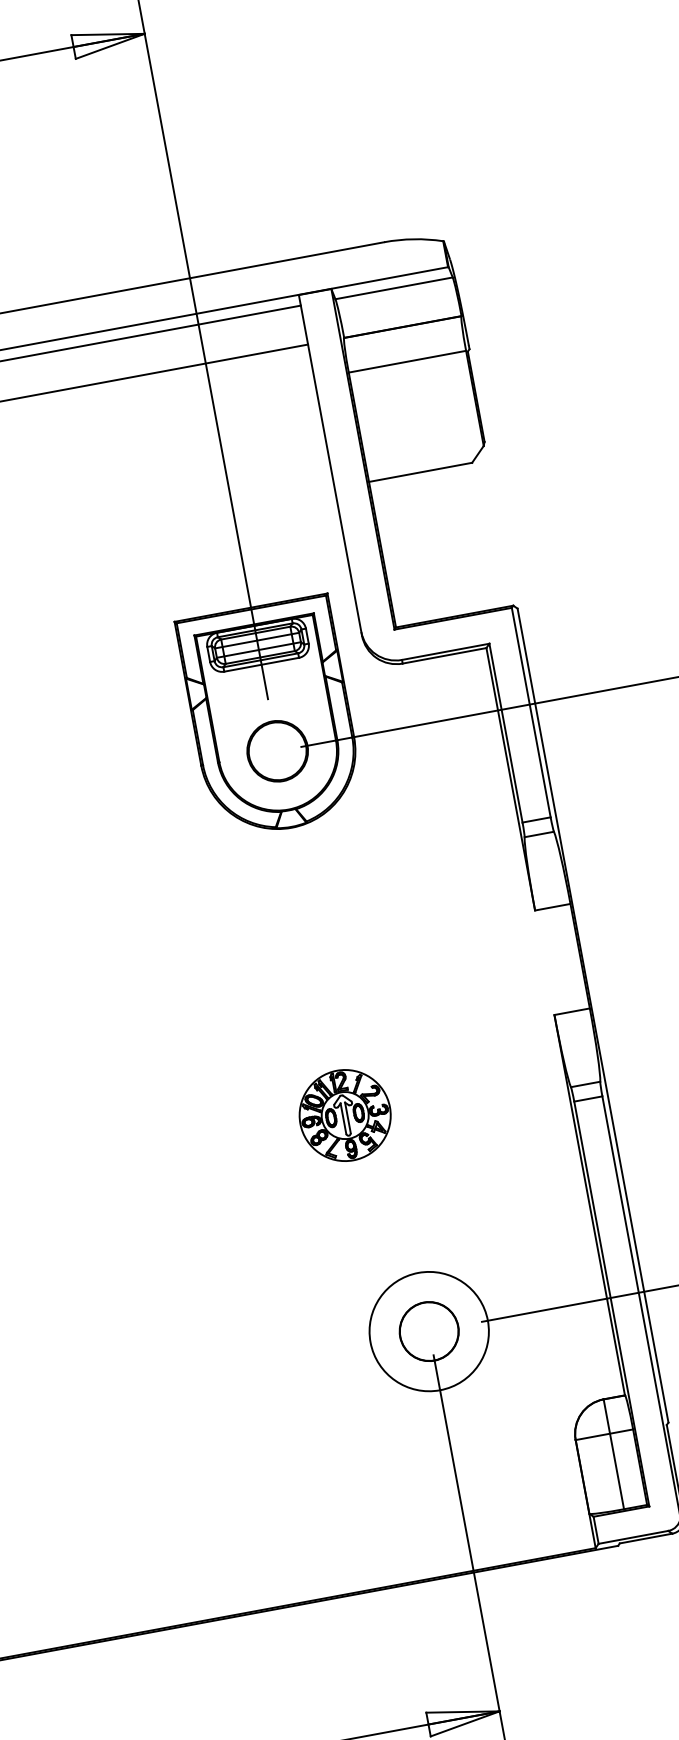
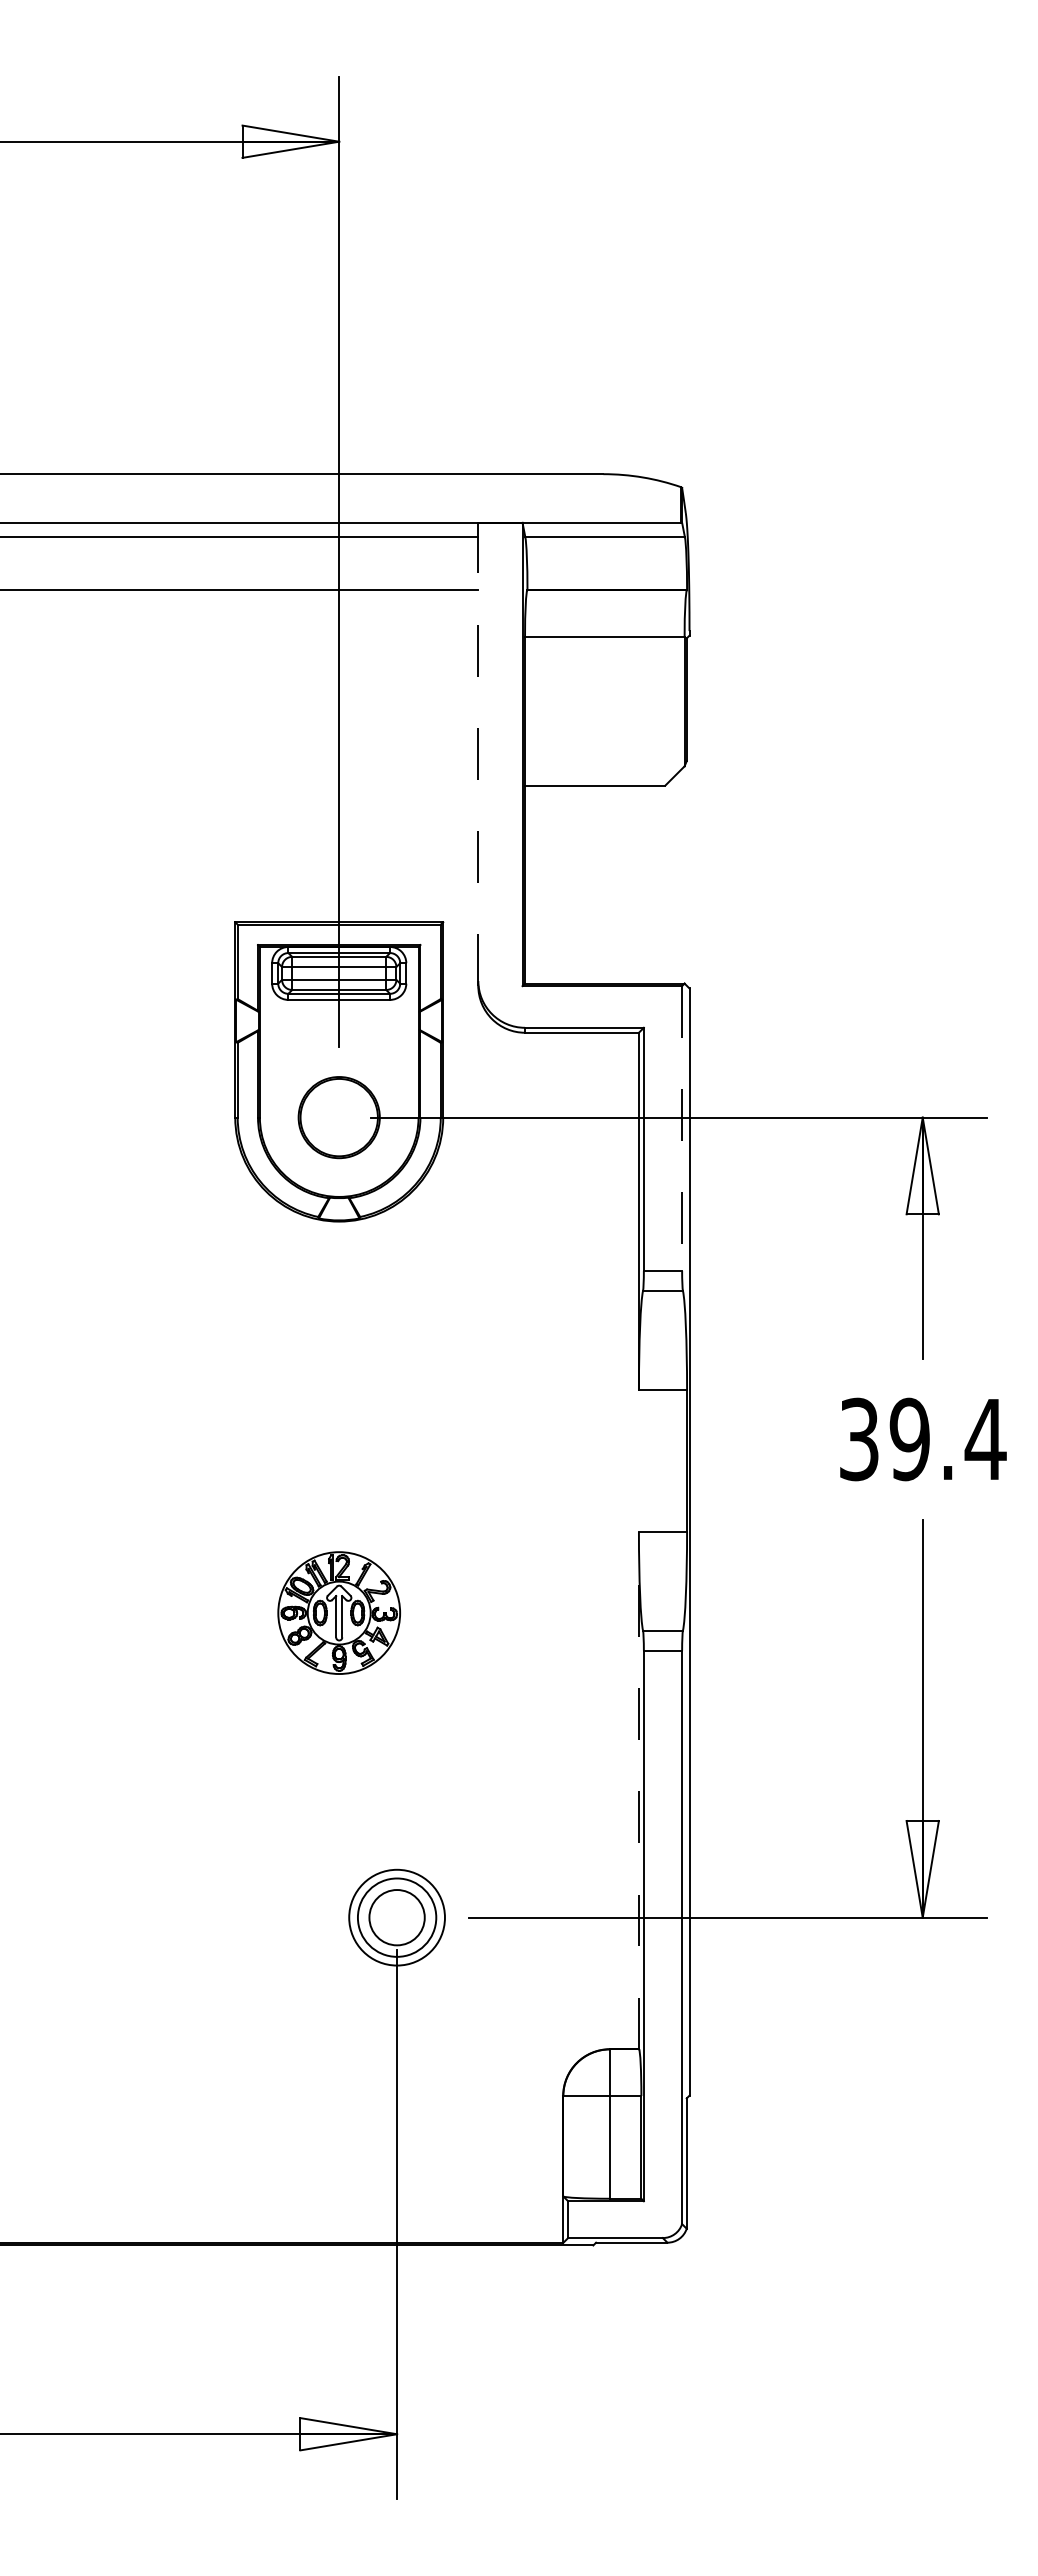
line: (330, 465) -> (478, 754), solid -> dashed
line: (531, 713) -> (682, 1129), solid -> dashed
line: (589, 1205) -> (638, 1790), solid -> dashed
circle: (428, 1331) -> (396, 1917), size x0.6
circle: (428, 1331) -> (396, 1917), size x0.7

